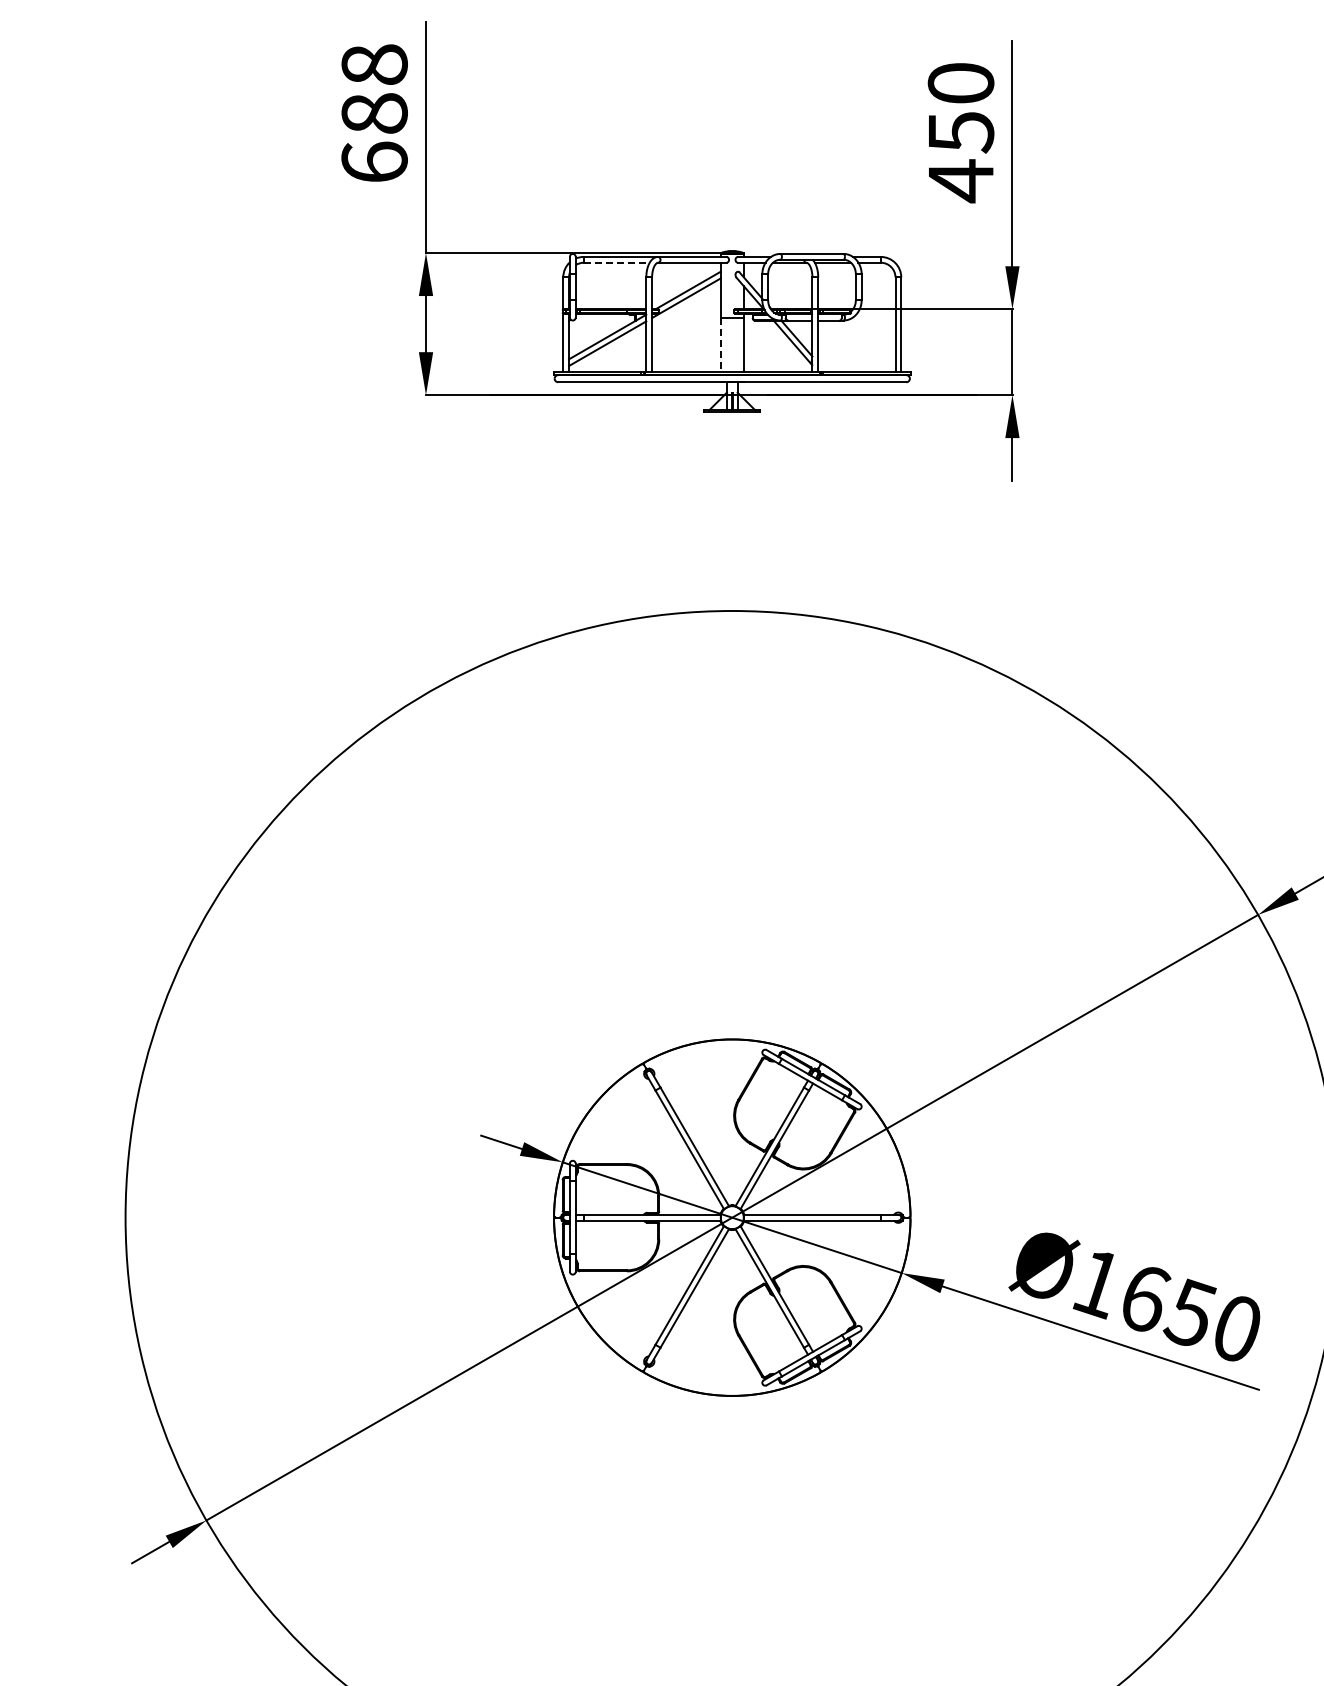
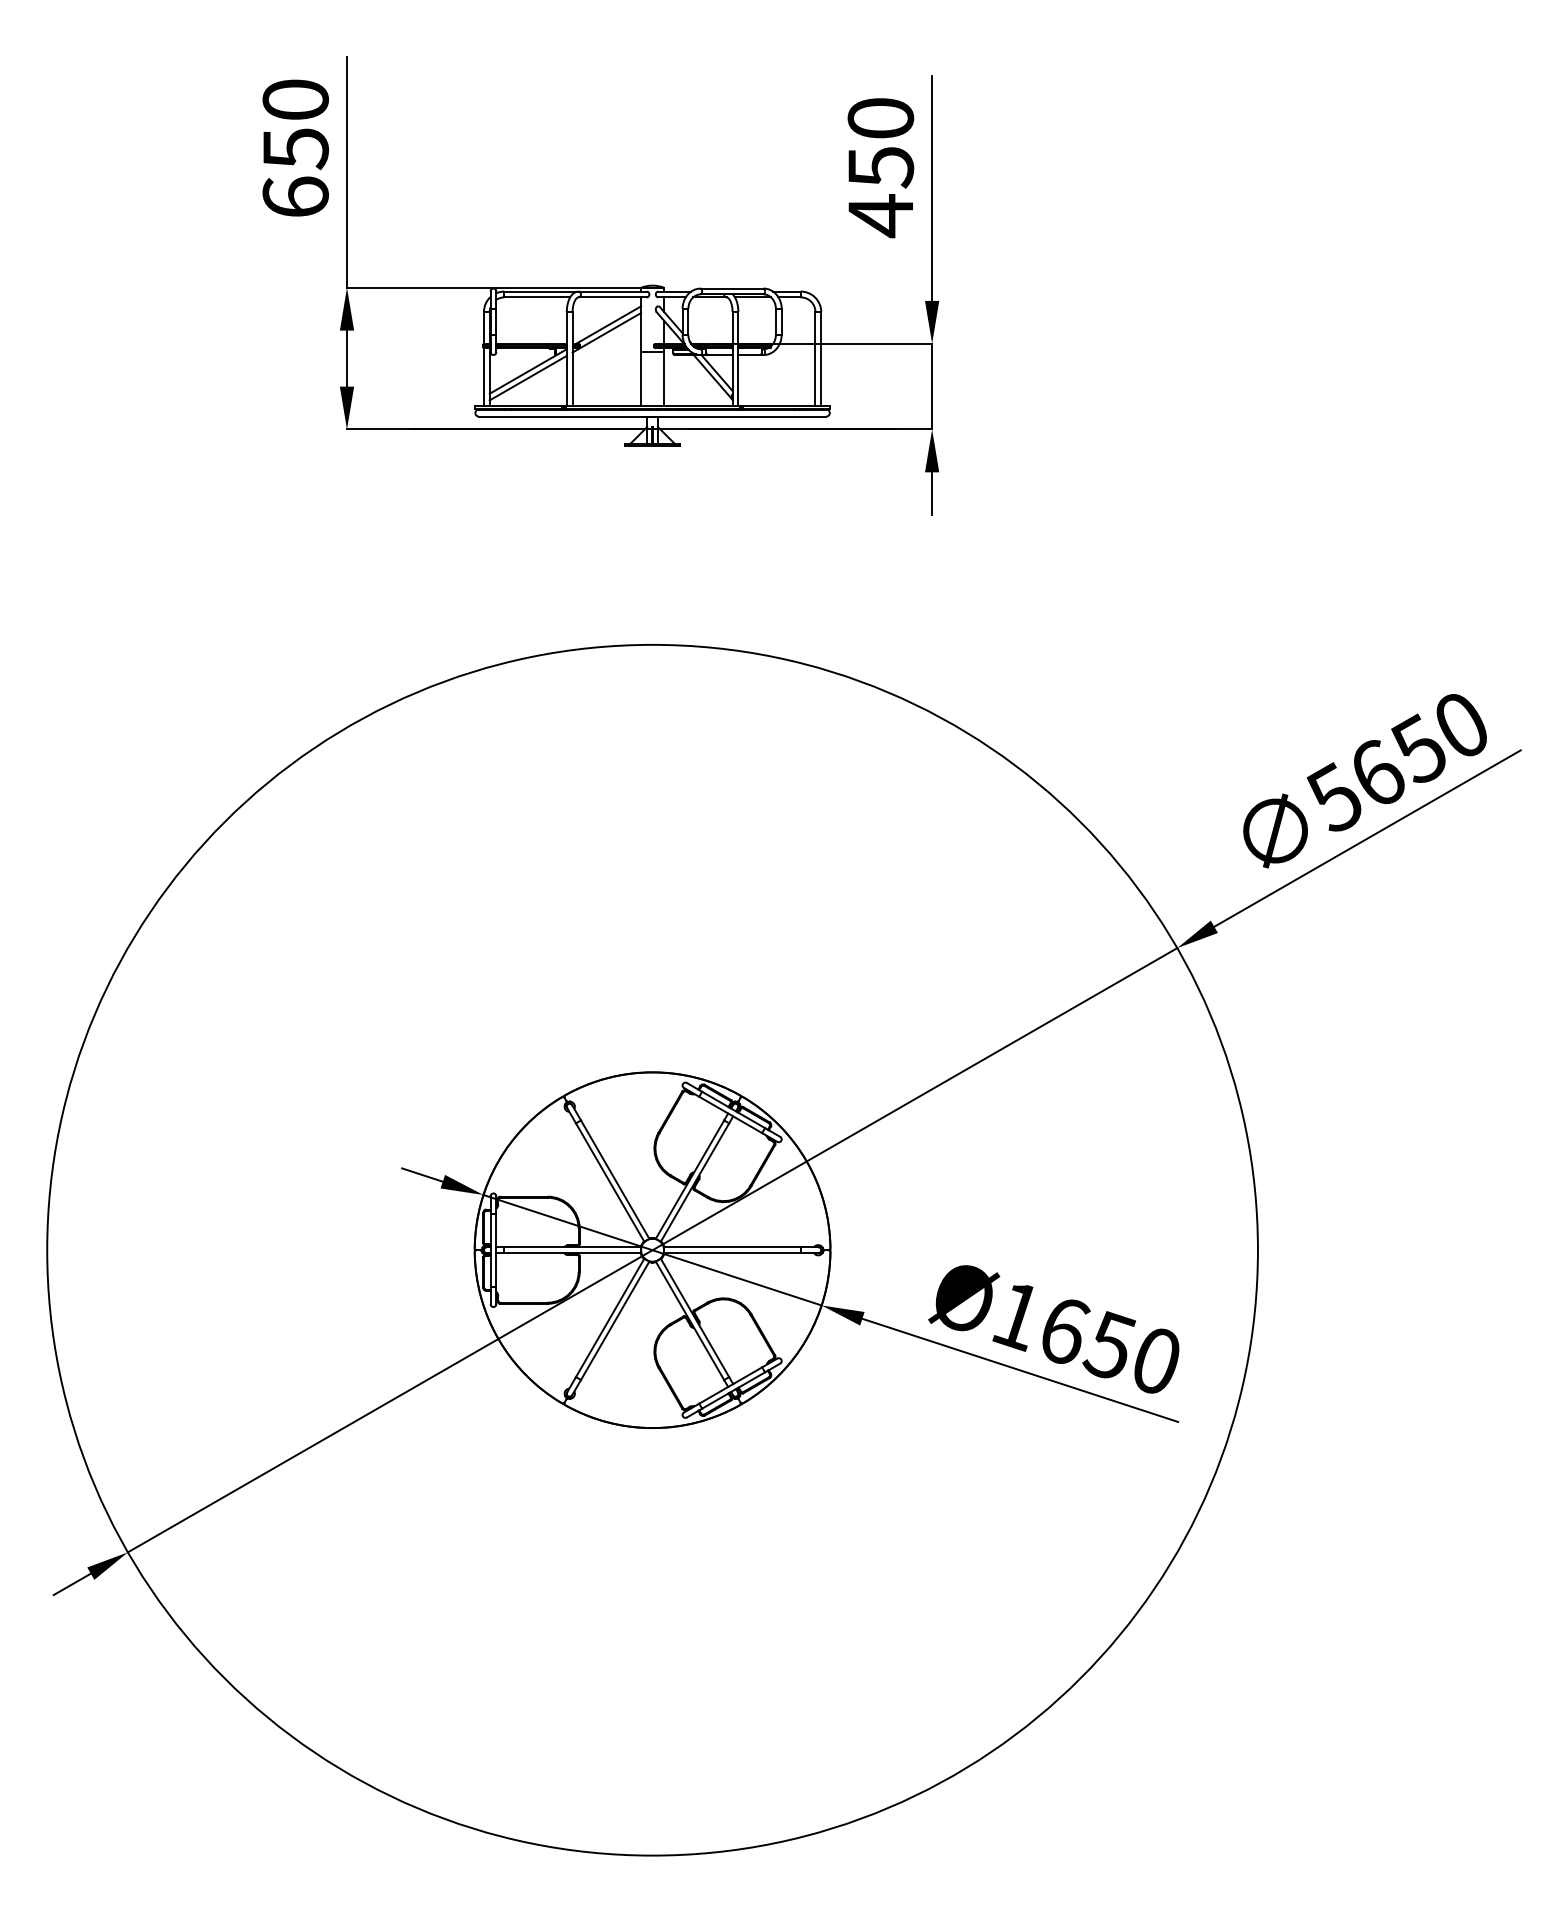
text: (374, 89) -> (295, 124), 688 -> 650
line: (616, 262) -> (537, 297), dashed -> solid
line: (721, 345) -> (641, 379), dashed -> solid

